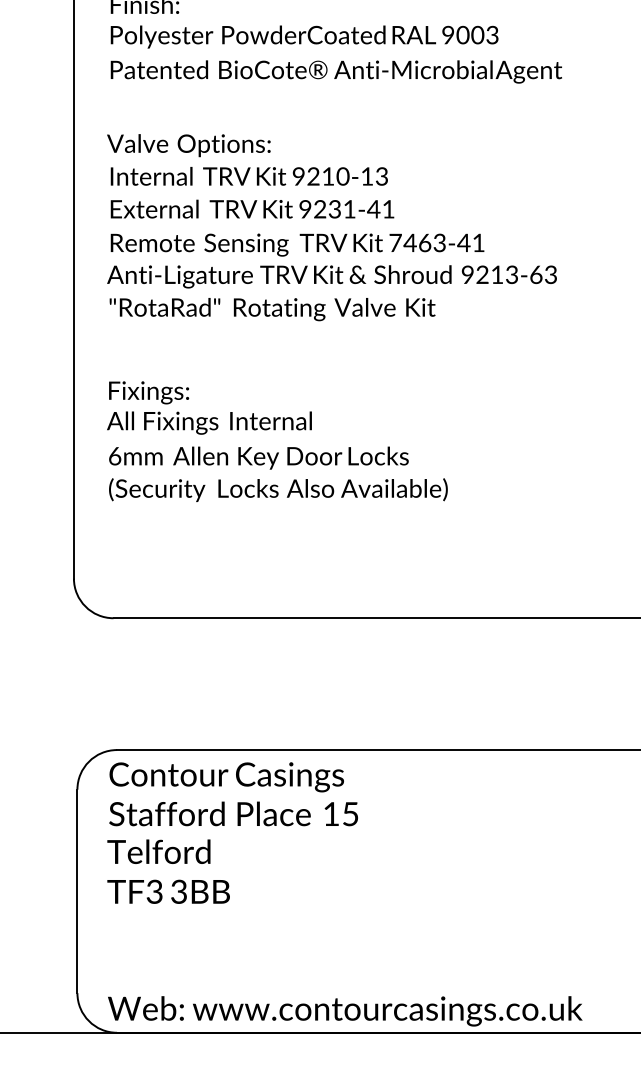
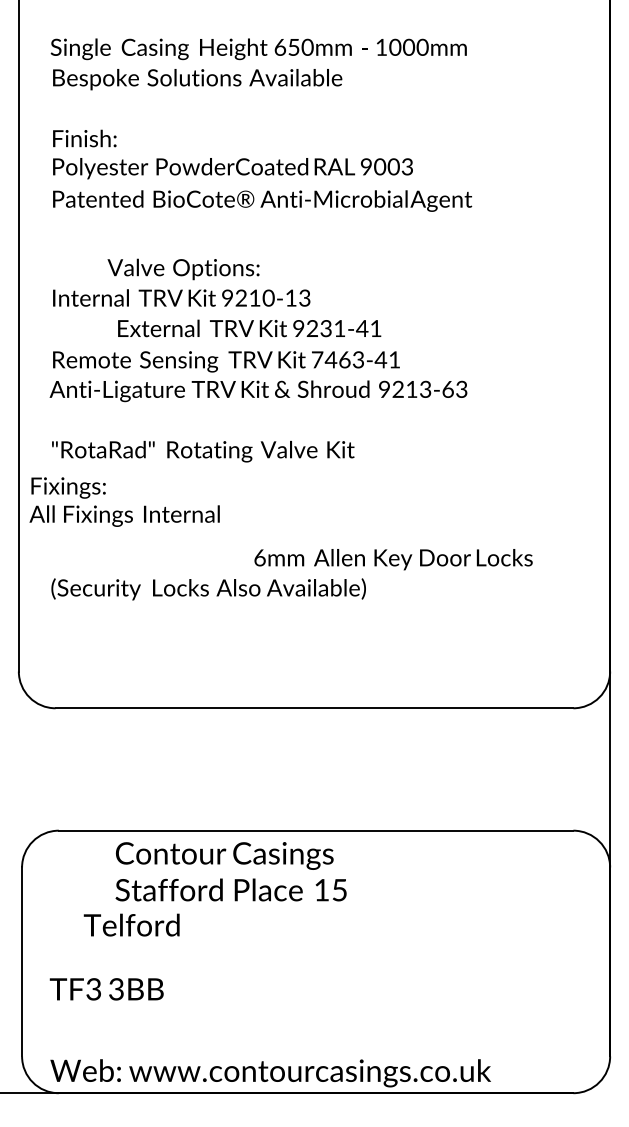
text: (188, 145) -> (183, 269), moved
text: (252, 209) -> (249, 328), moved
text: (272, 309) -> (203, 451), moved
text: (209, 407) -> (124, 501), moved
text: (258, 457) -> (393, 559), moved
text: (232, 794) -> (230, 871), moved
text: (158, 851) -> (131, 924), moved
text: (168, 892) -> (106, 989), moved

